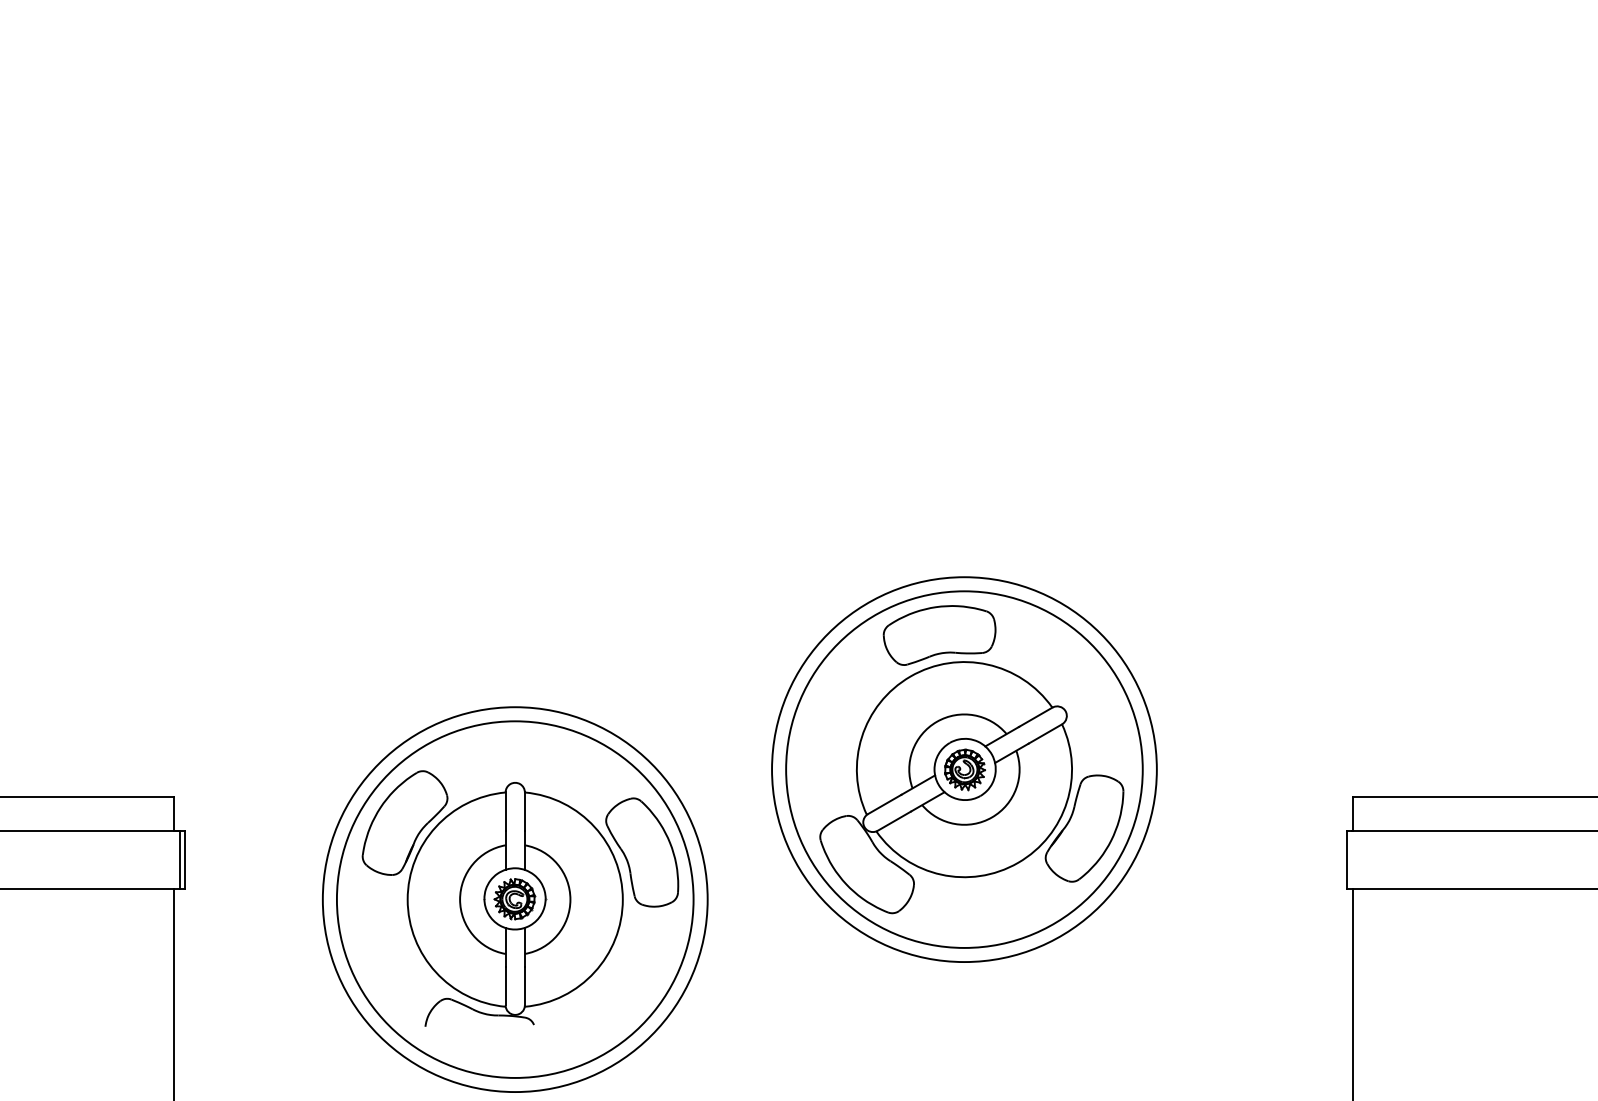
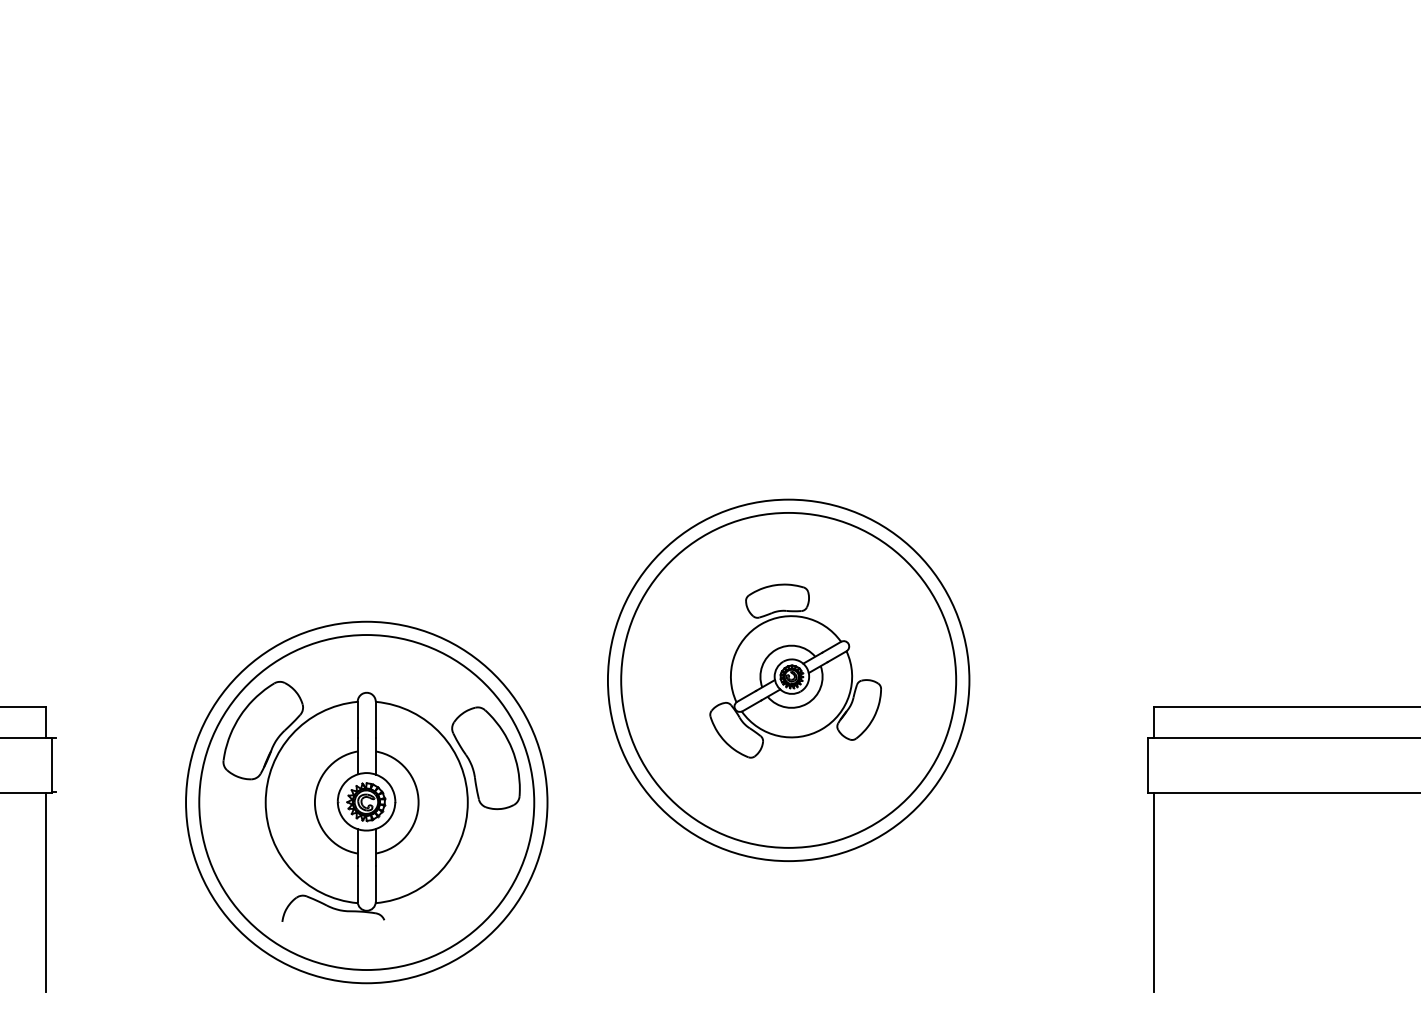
part: (971, 759) -> (795, 670), size x0.6
line: (184, 859) -> (56, 764), removed

